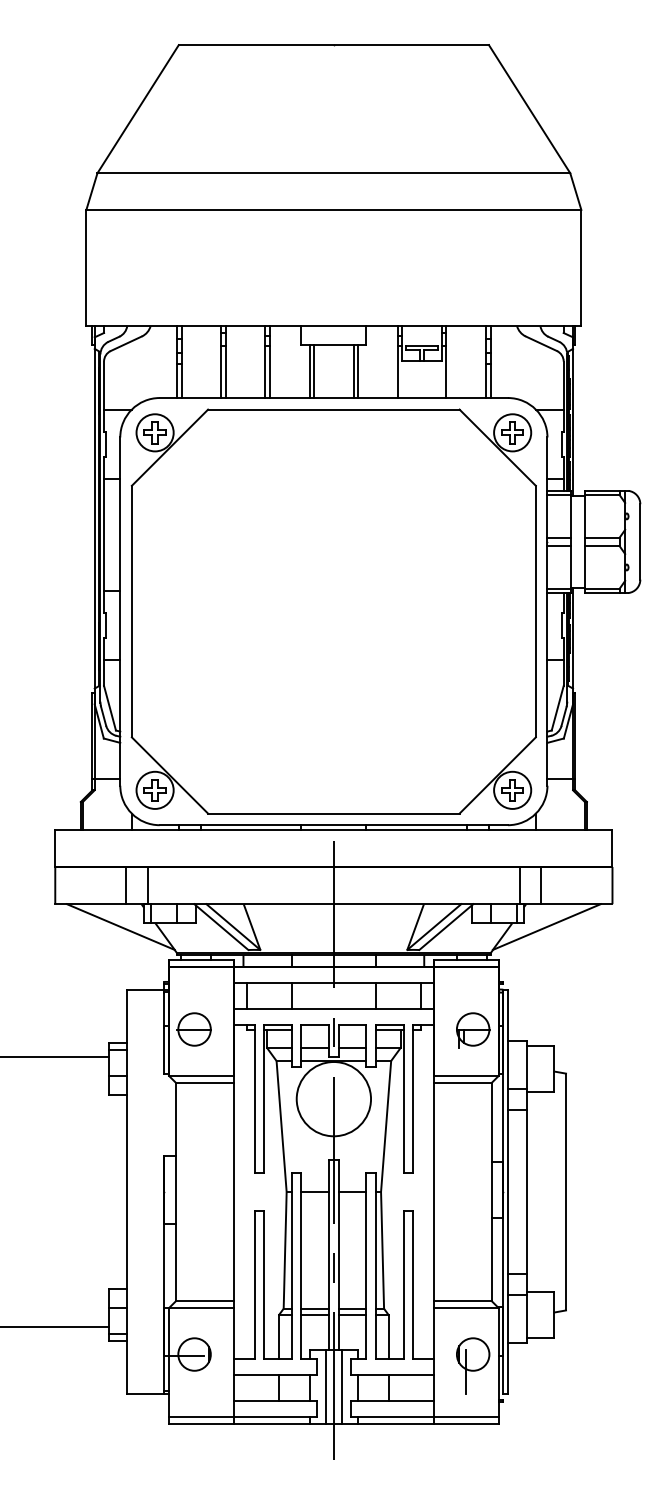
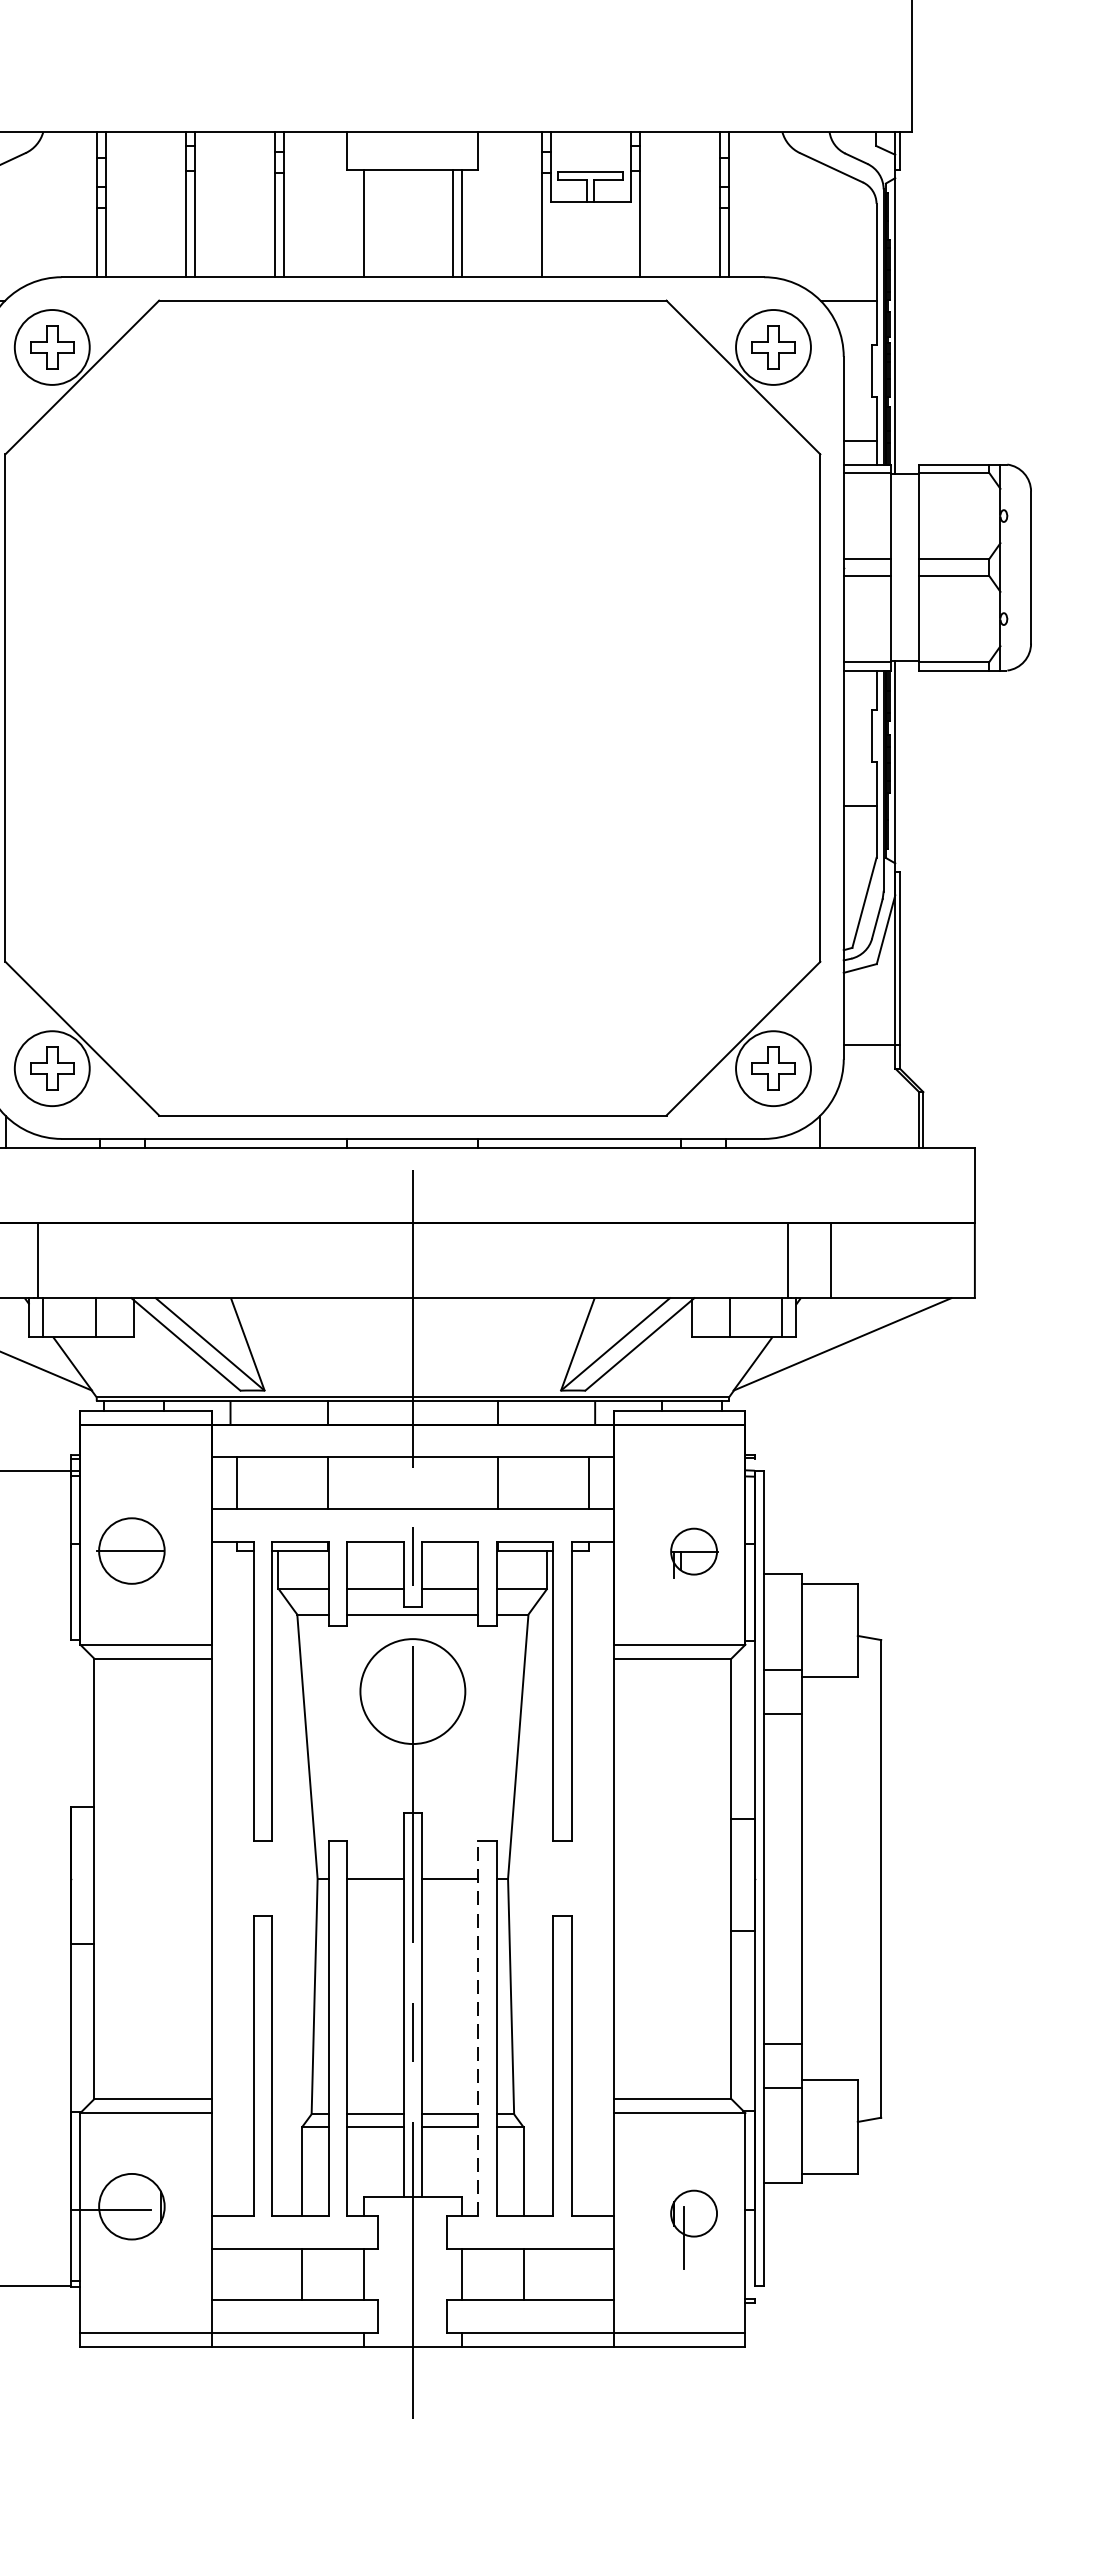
line: (314, 371) -> (373, 223), removed
part: (473, 1030) -> (694, 1553), size x0.7
circle: (333, 1099) -> (412, 1692), size x0.7
line: (366, 1266) -> (478, 2029), solid -> dashed
part: (473, 1365) -> (694, 2228), size x0.7
line: (325, 1386) -> (395, 2271), removed
line: (342, 1386) -> (430, 2271), removed

